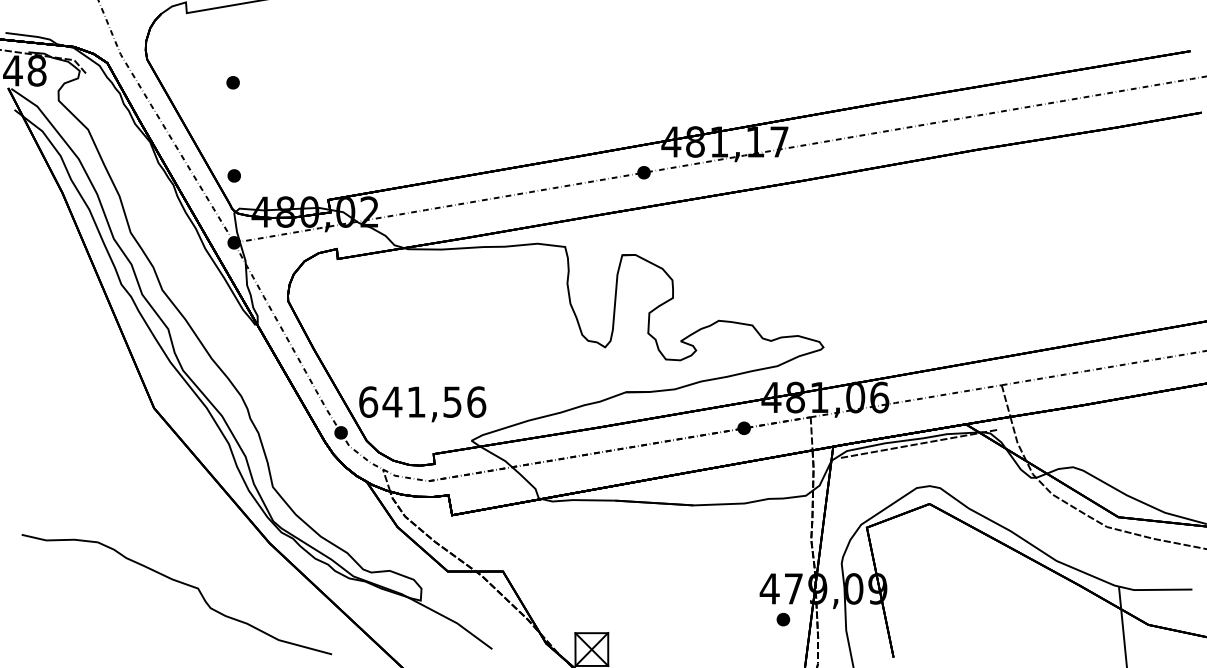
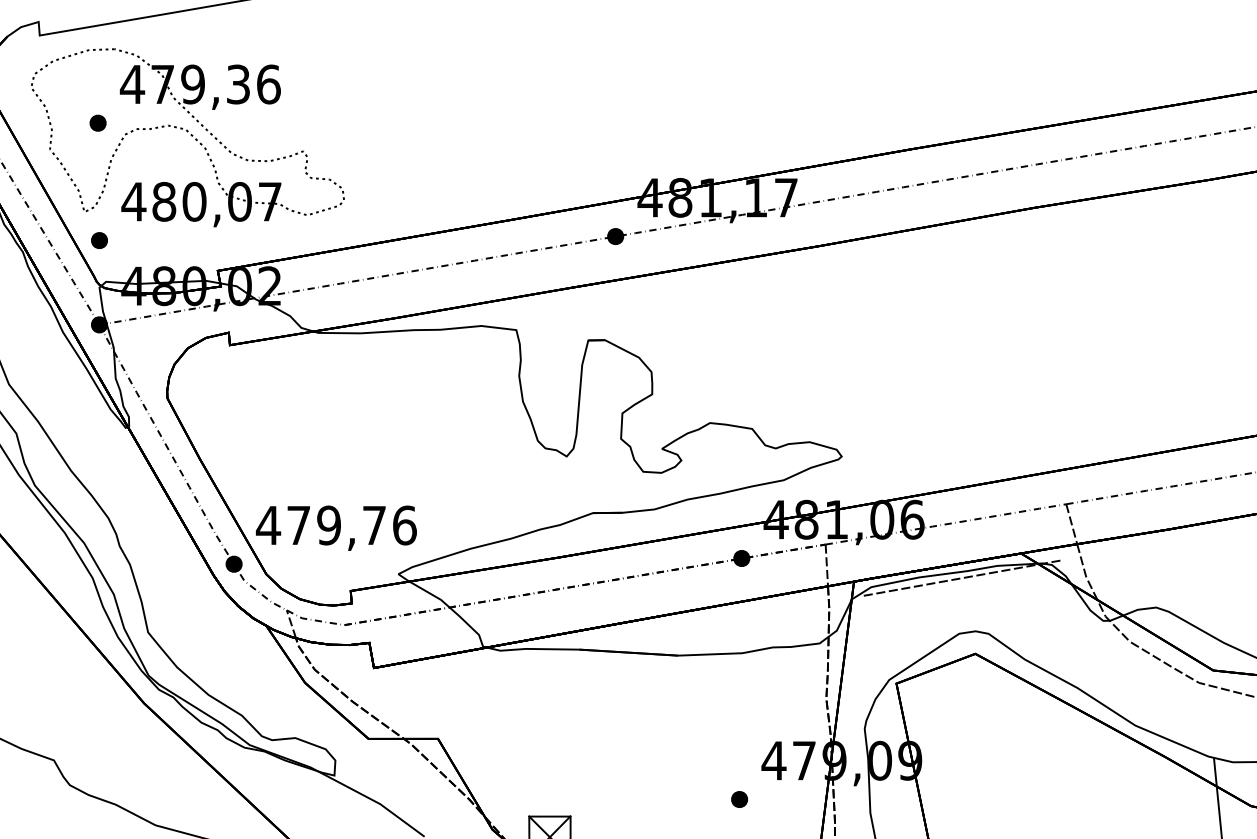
part: (304, 94) -> (187, 138), added
text: (409, 401) -> (320, 524), 641,56 -> 479,76
part: (783, 619) -> (739, 799), moved

